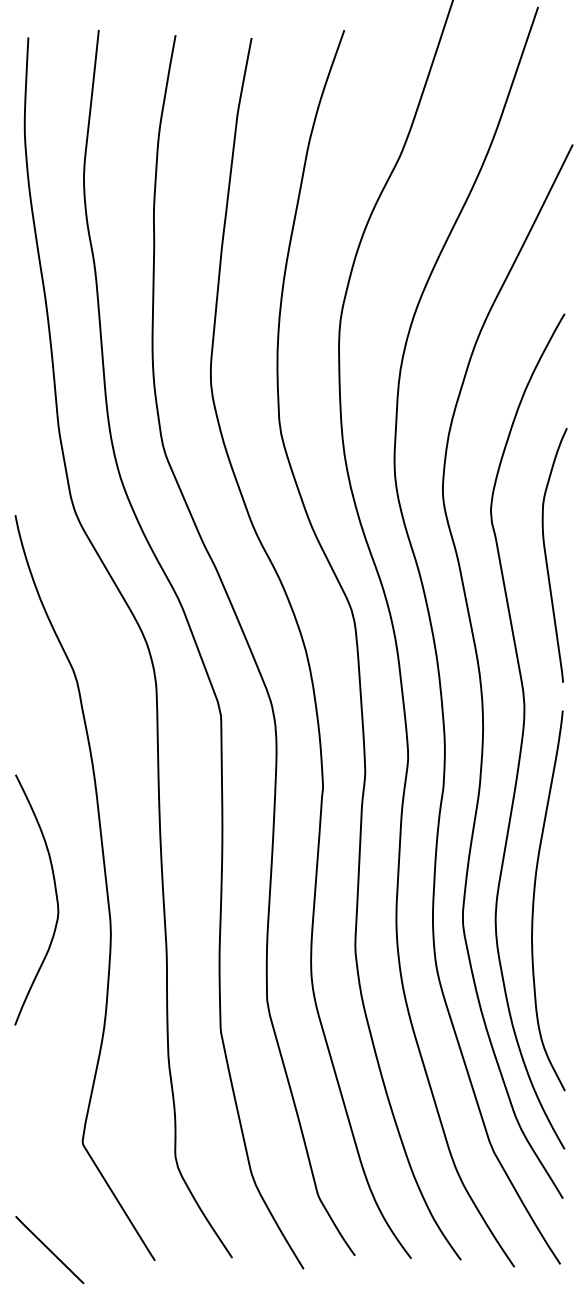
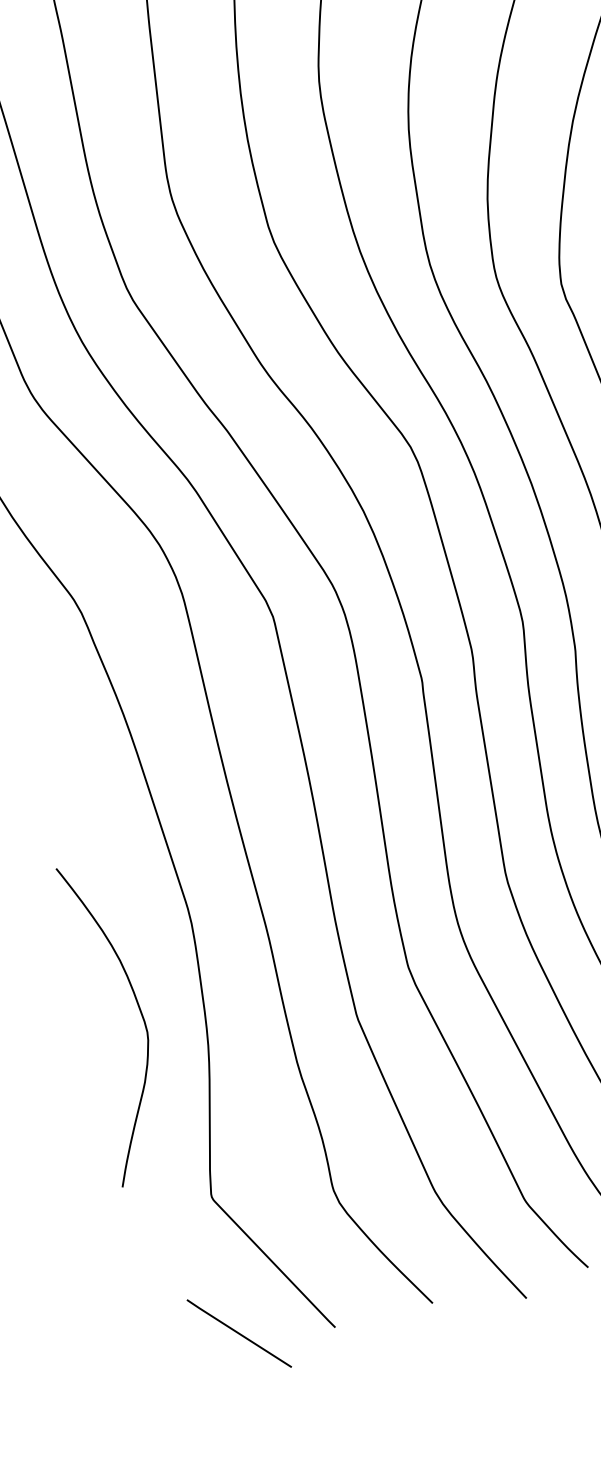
curve: (55, 895) -> (139, 1011), moved
line: (49, 1250) -> (239, 1334), moved

